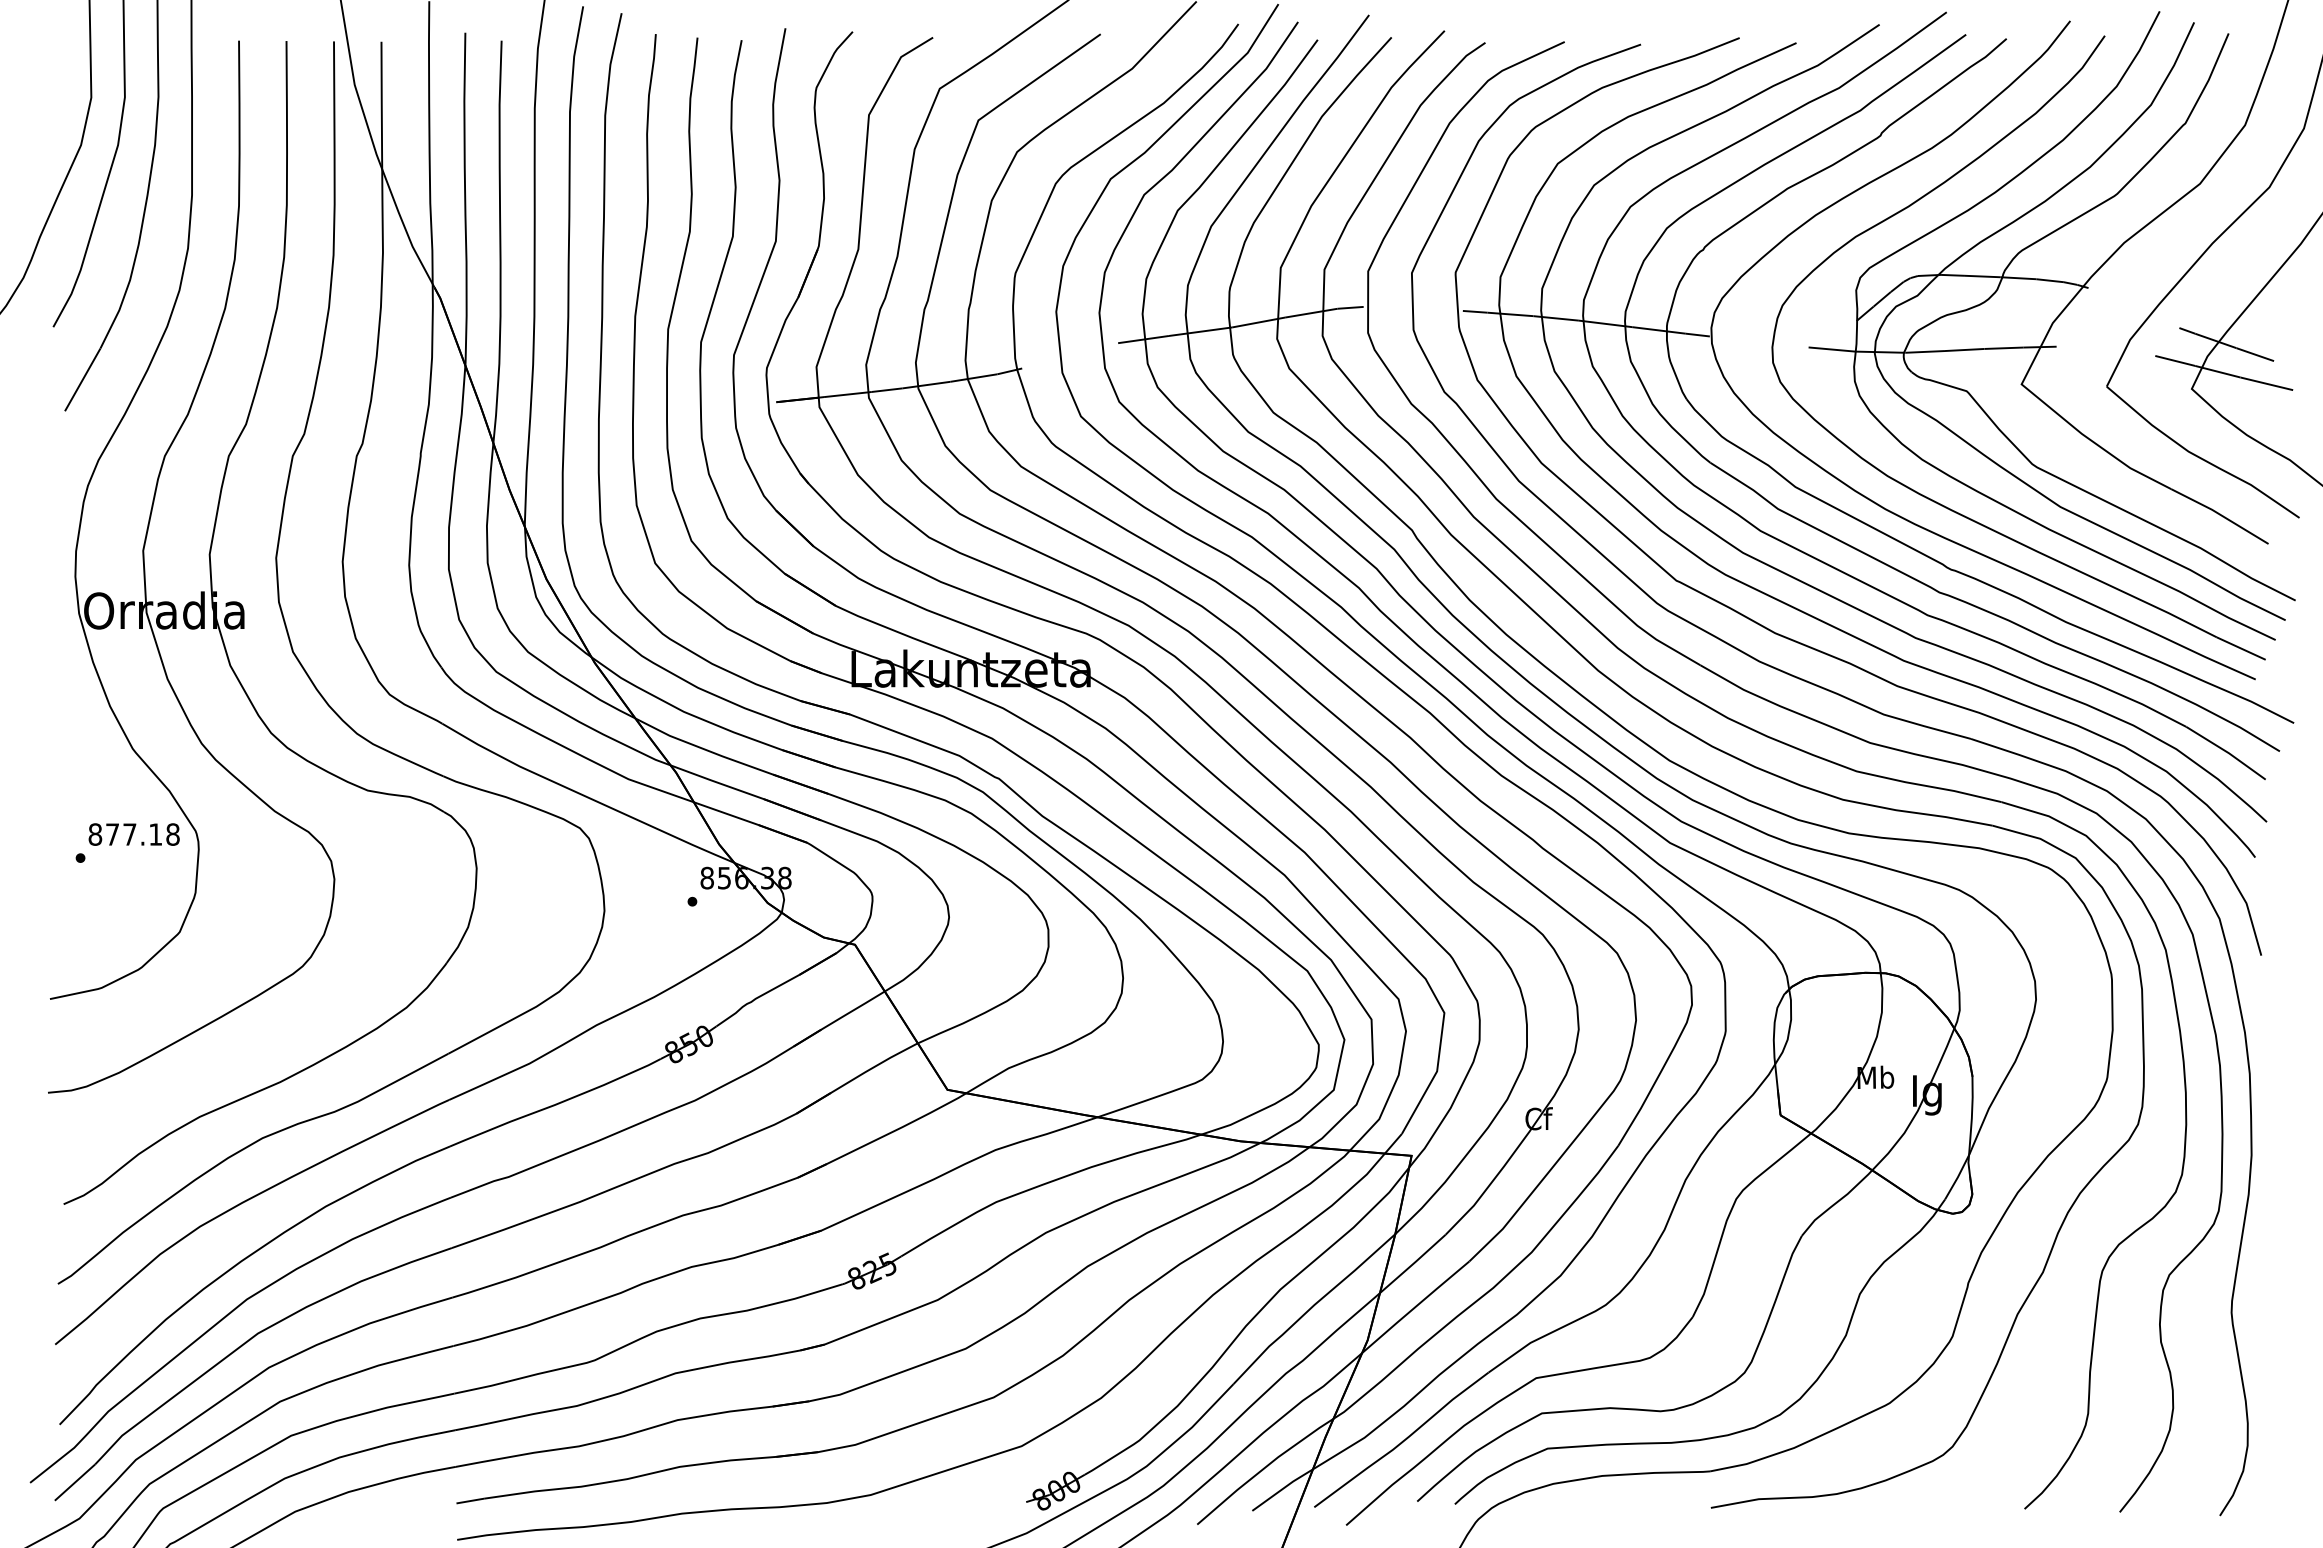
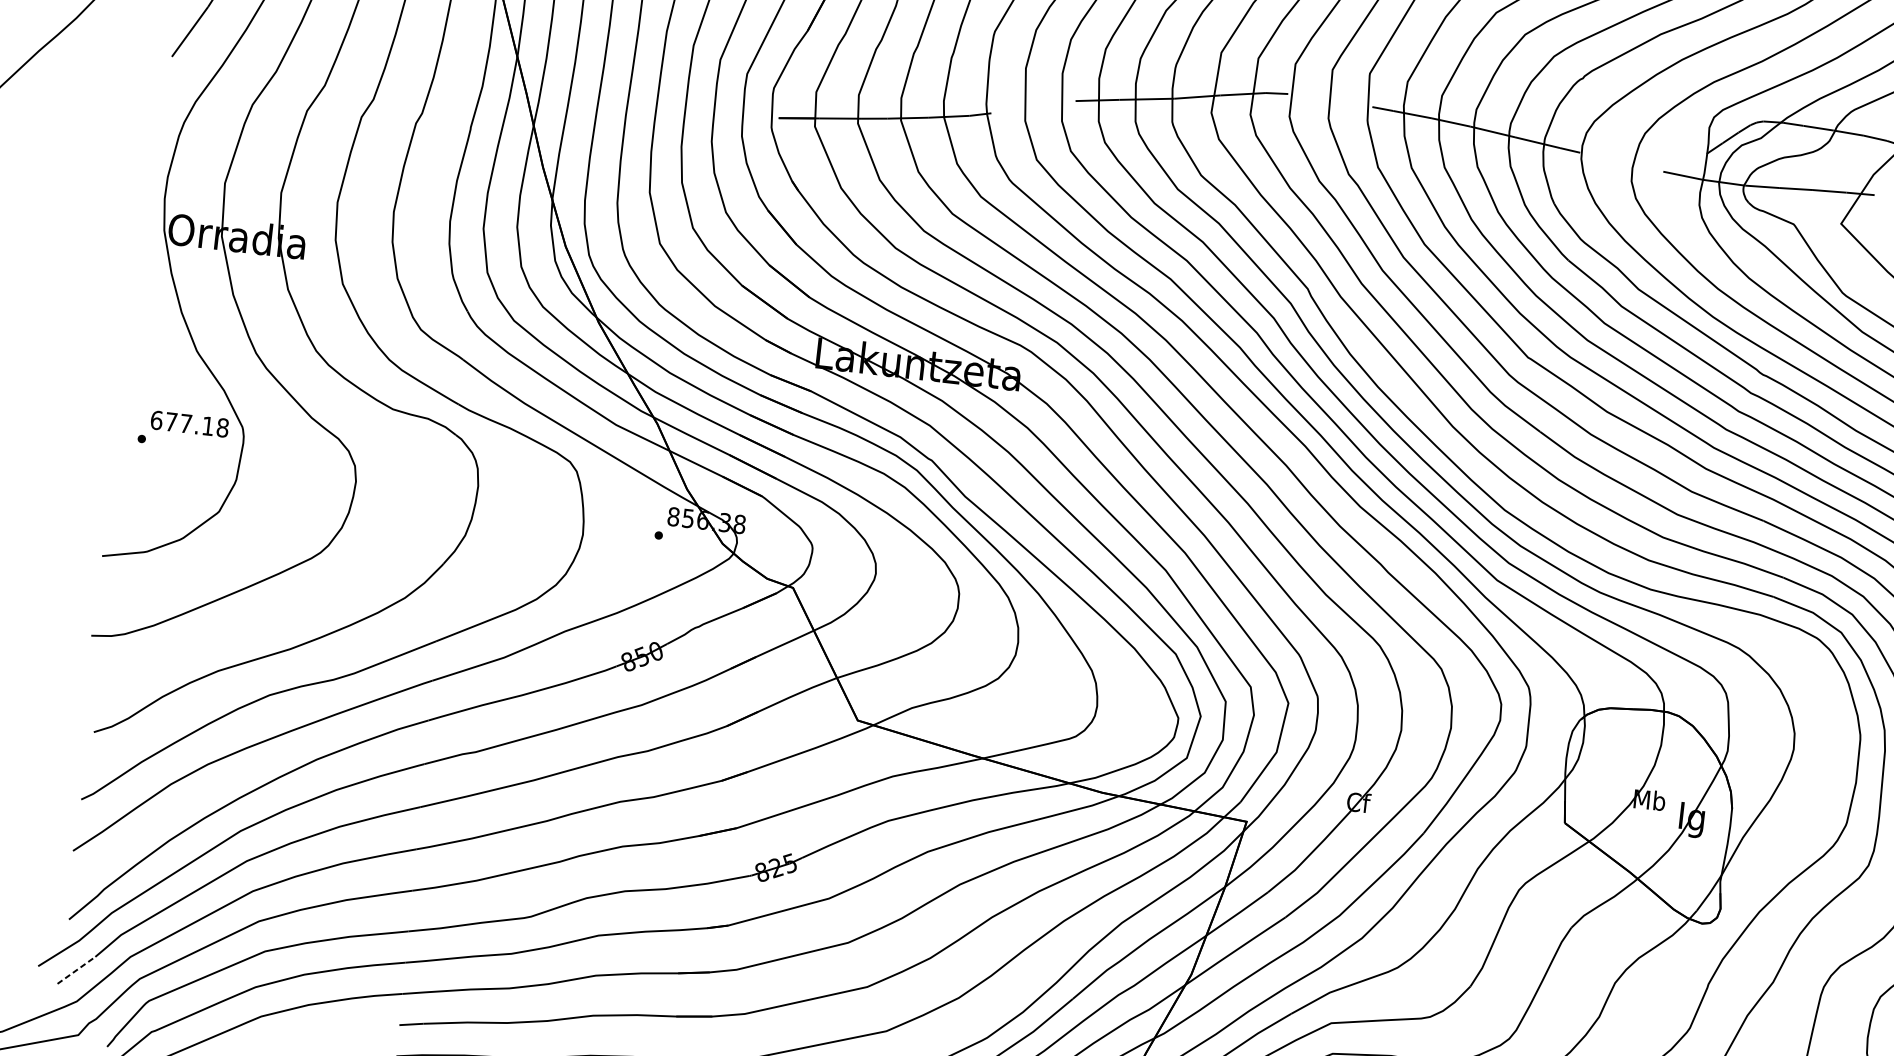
text: (95, 834) -> (156, 420), 877.18 -> 677.18
line: (75, 1482) -> (76, 970), solid -> dashed

